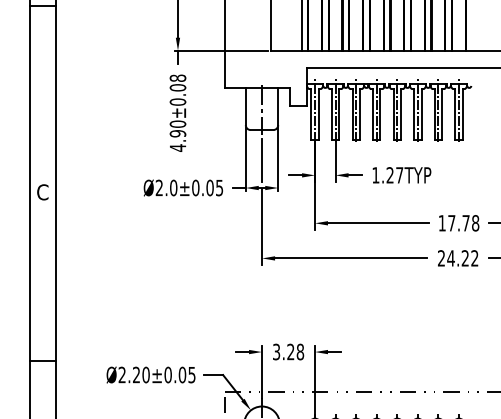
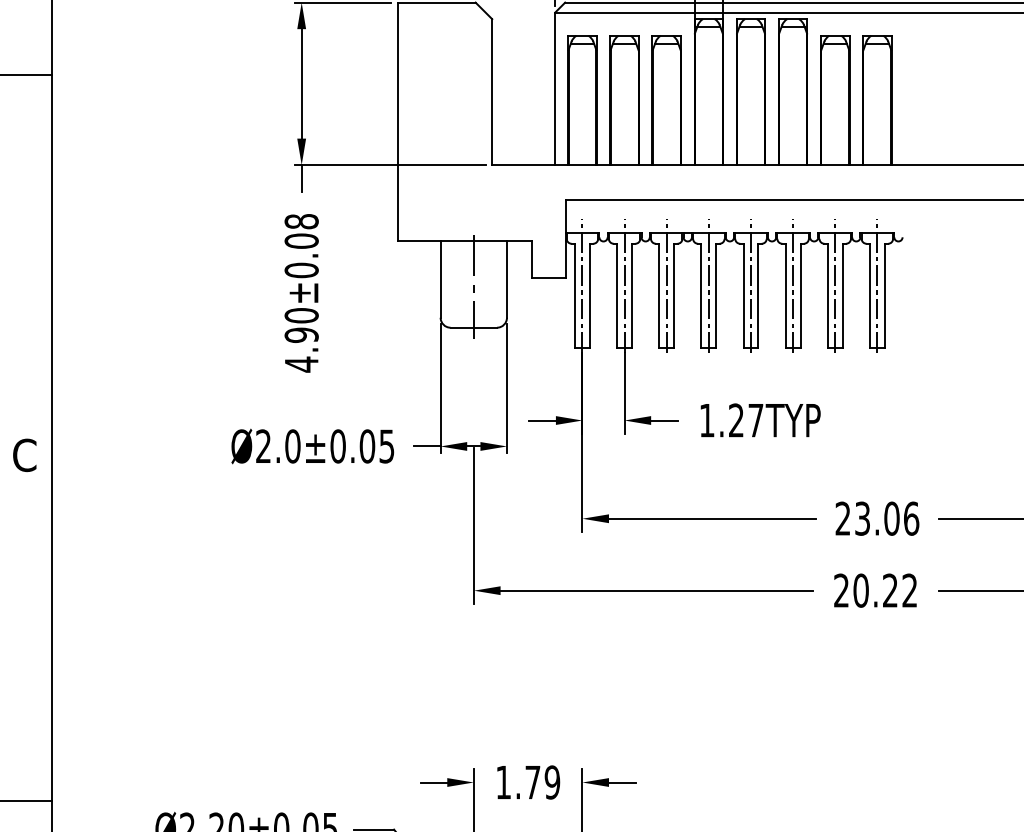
line: (262, 159) -> (474, 388), removed
text: (458, 223) -> (876, 519), 17.78 -> 23.06
text: (450, 258) -> (859, 590), 24.22 -> 20.22
text: (288, 351) -> (528, 781), 3.28 -> 1.79

